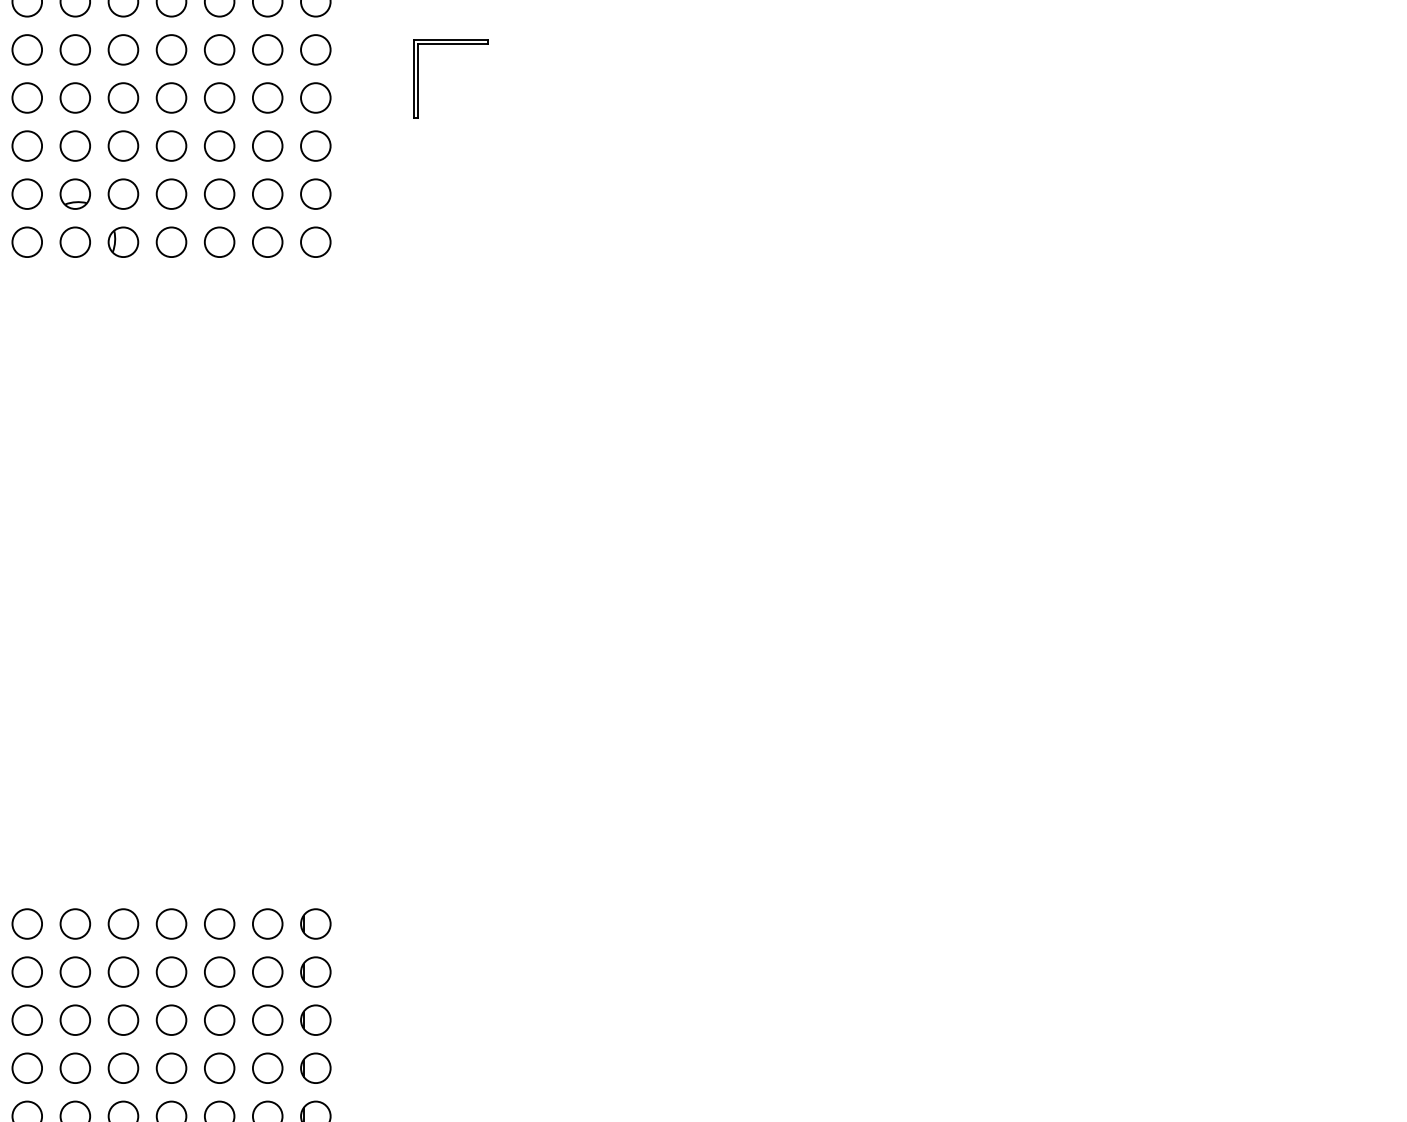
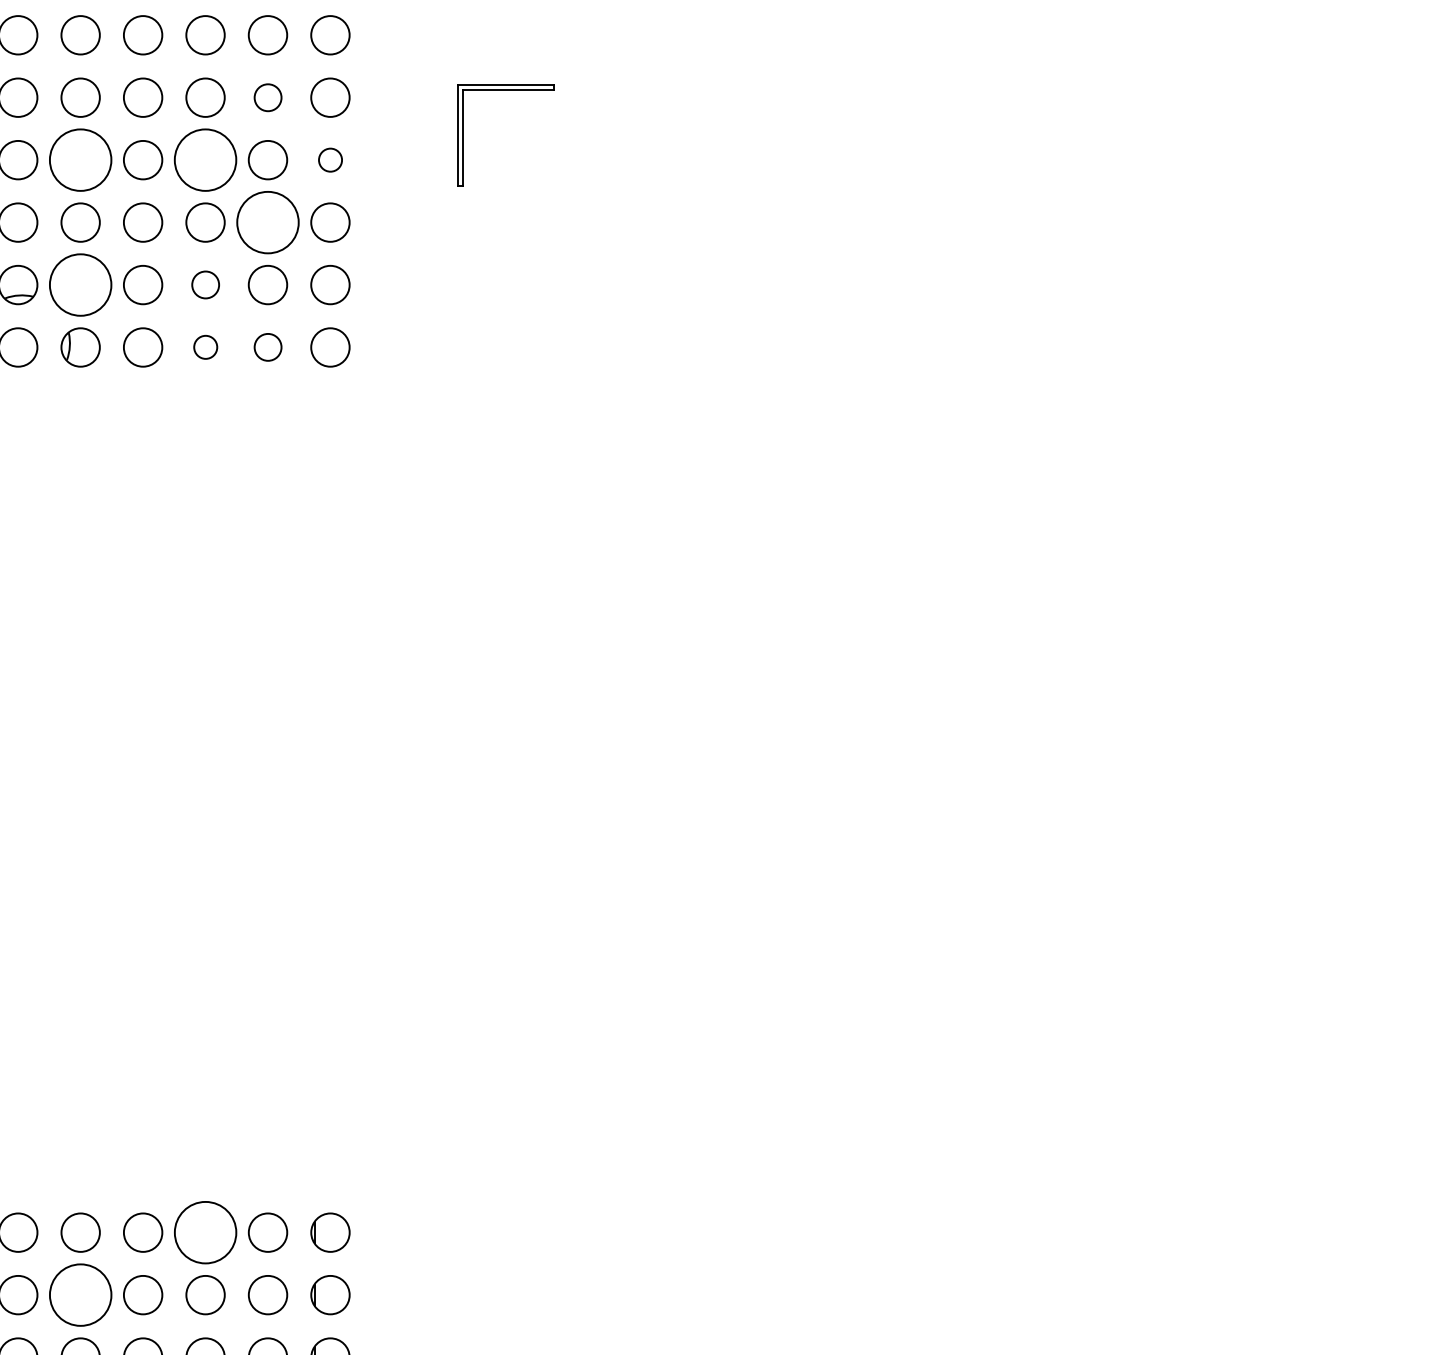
circle: (267, 49) -> (267, 97), size x0.7
circle: (123, 97) -> (80, 159), size x1.6
circle: (219, 97) -> (205, 159), size x1.6
circle: (315, 97) -> (330, 159), size x0.6
circle: (267, 145) -> (267, 221), size x1.6
circle: (123, 193) -> (80, 284), size x1.6
circle: (219, 193) -> (205, 284), size x0.7
circle: (219, 241) -> (205, 346), size x0.6
circle: (267, 241) -> (267, 346), size x0.7
circle: (219, 923) -> (205, 1232), size x1.6
circle: (123, 971) -> (80, 1294), size x1.6

